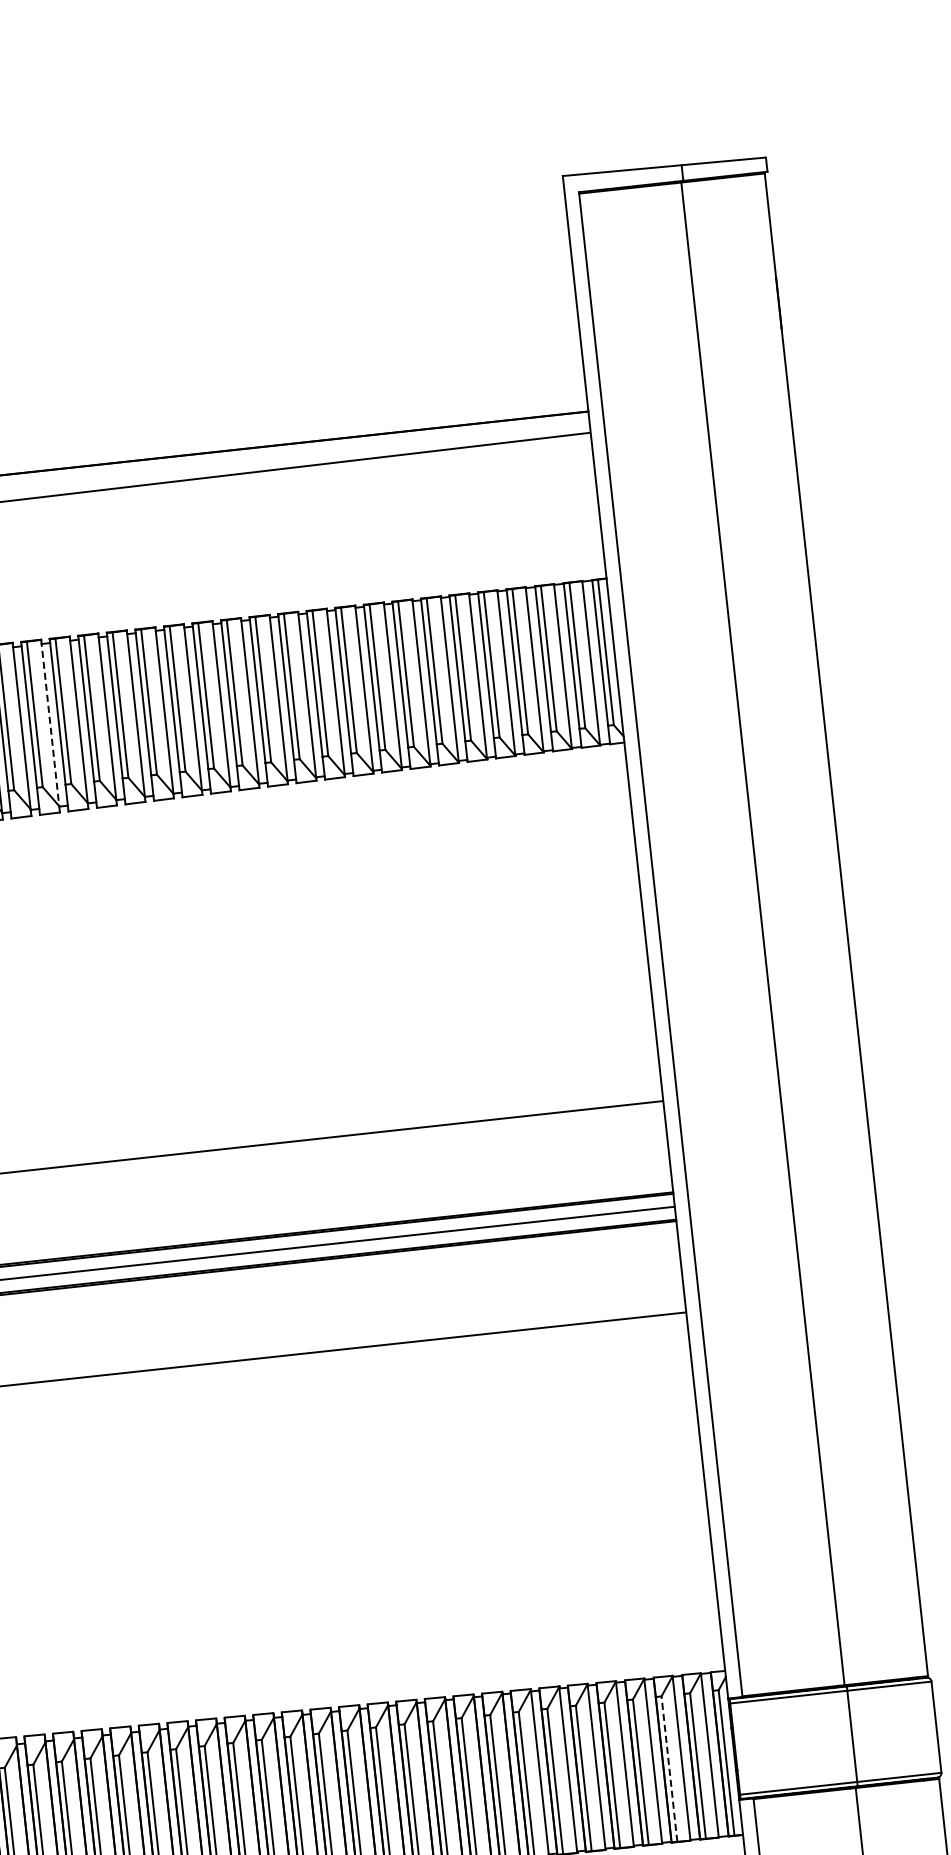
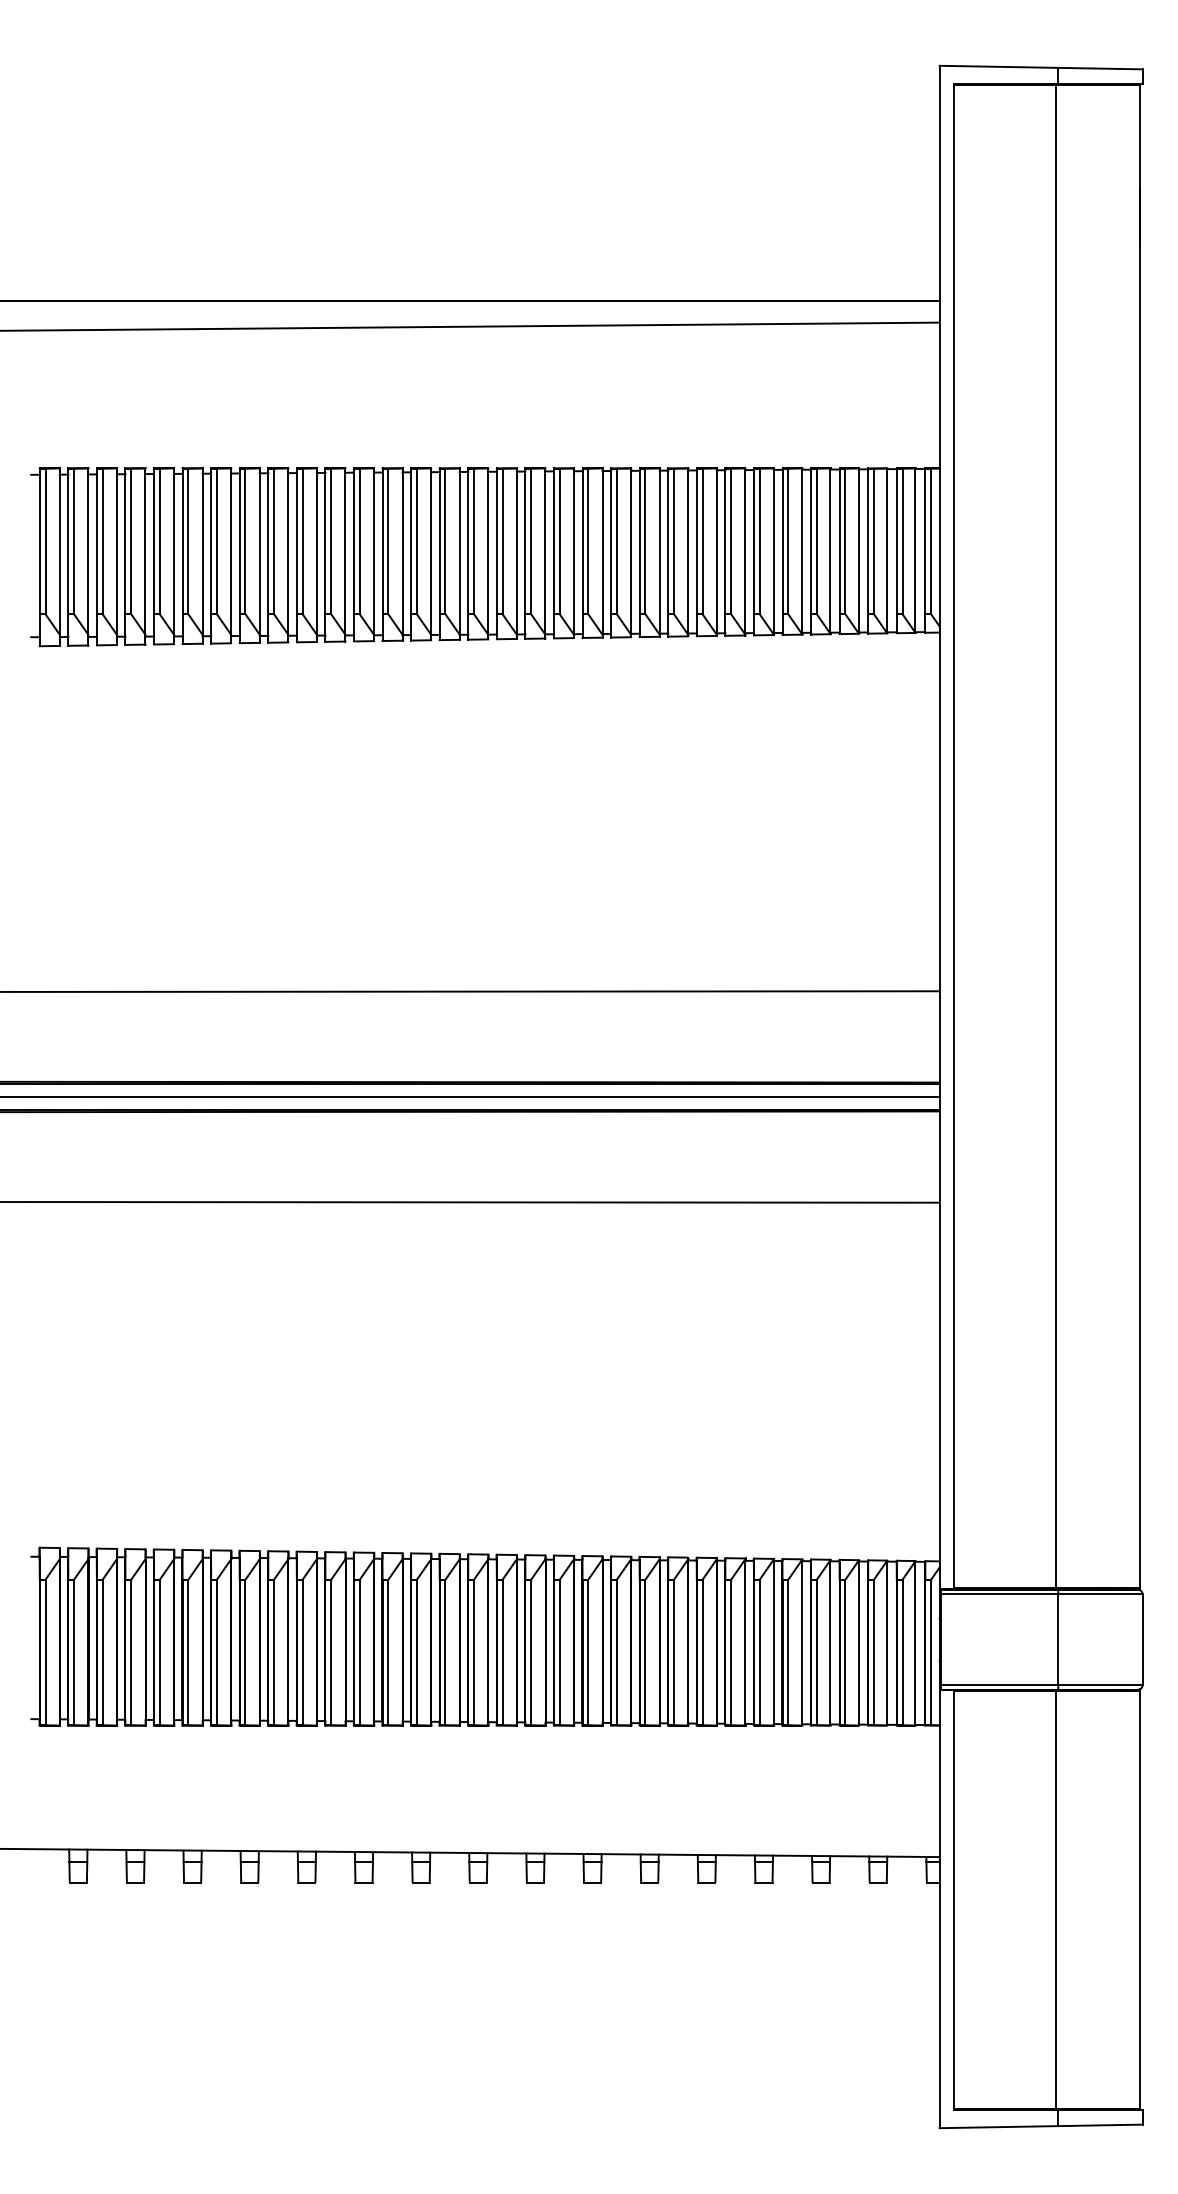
line: (50, 723) -> (374, 552), dashed -> solid
line: (668, 1769) -> (873, 1652), dashed -> solid

